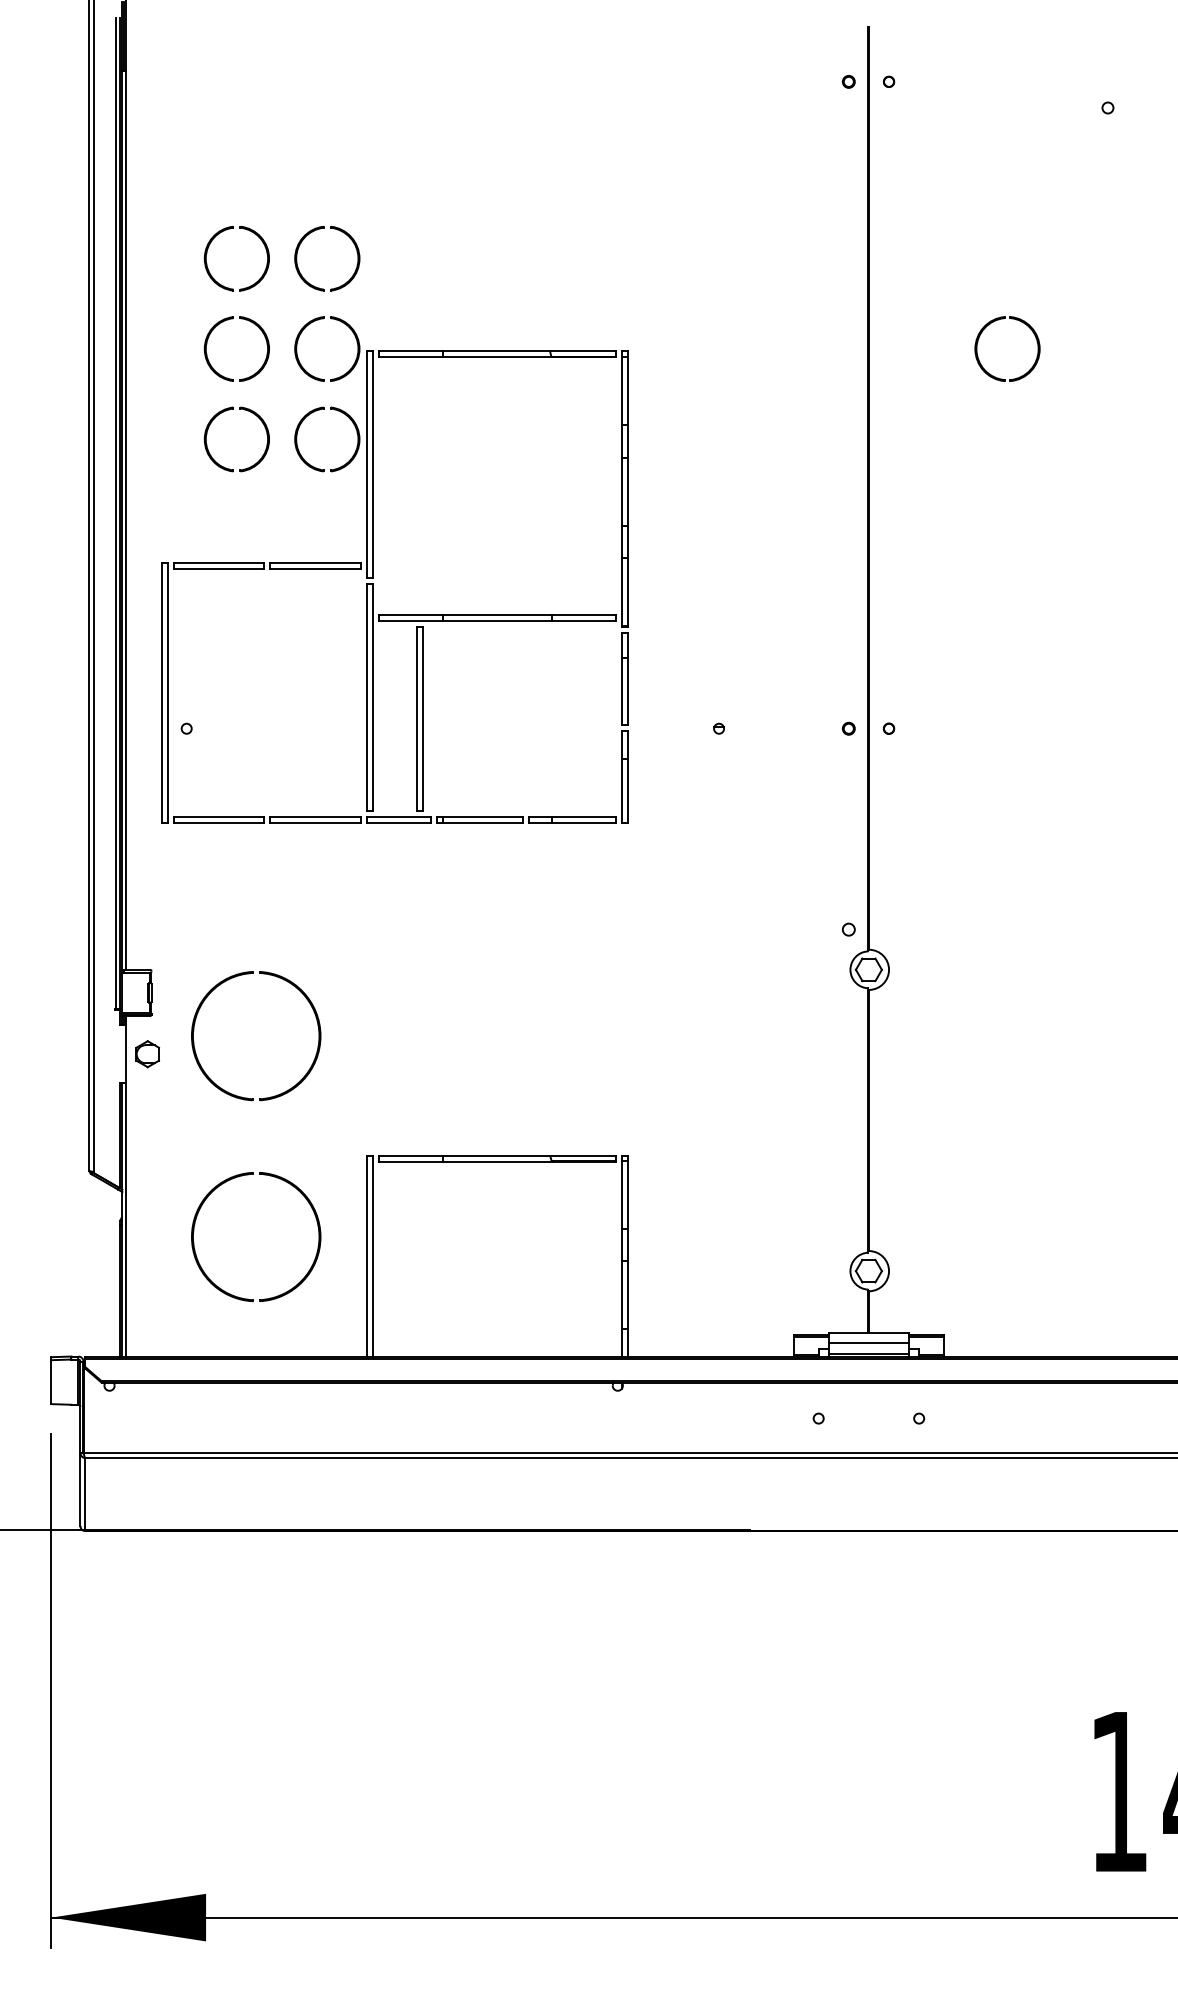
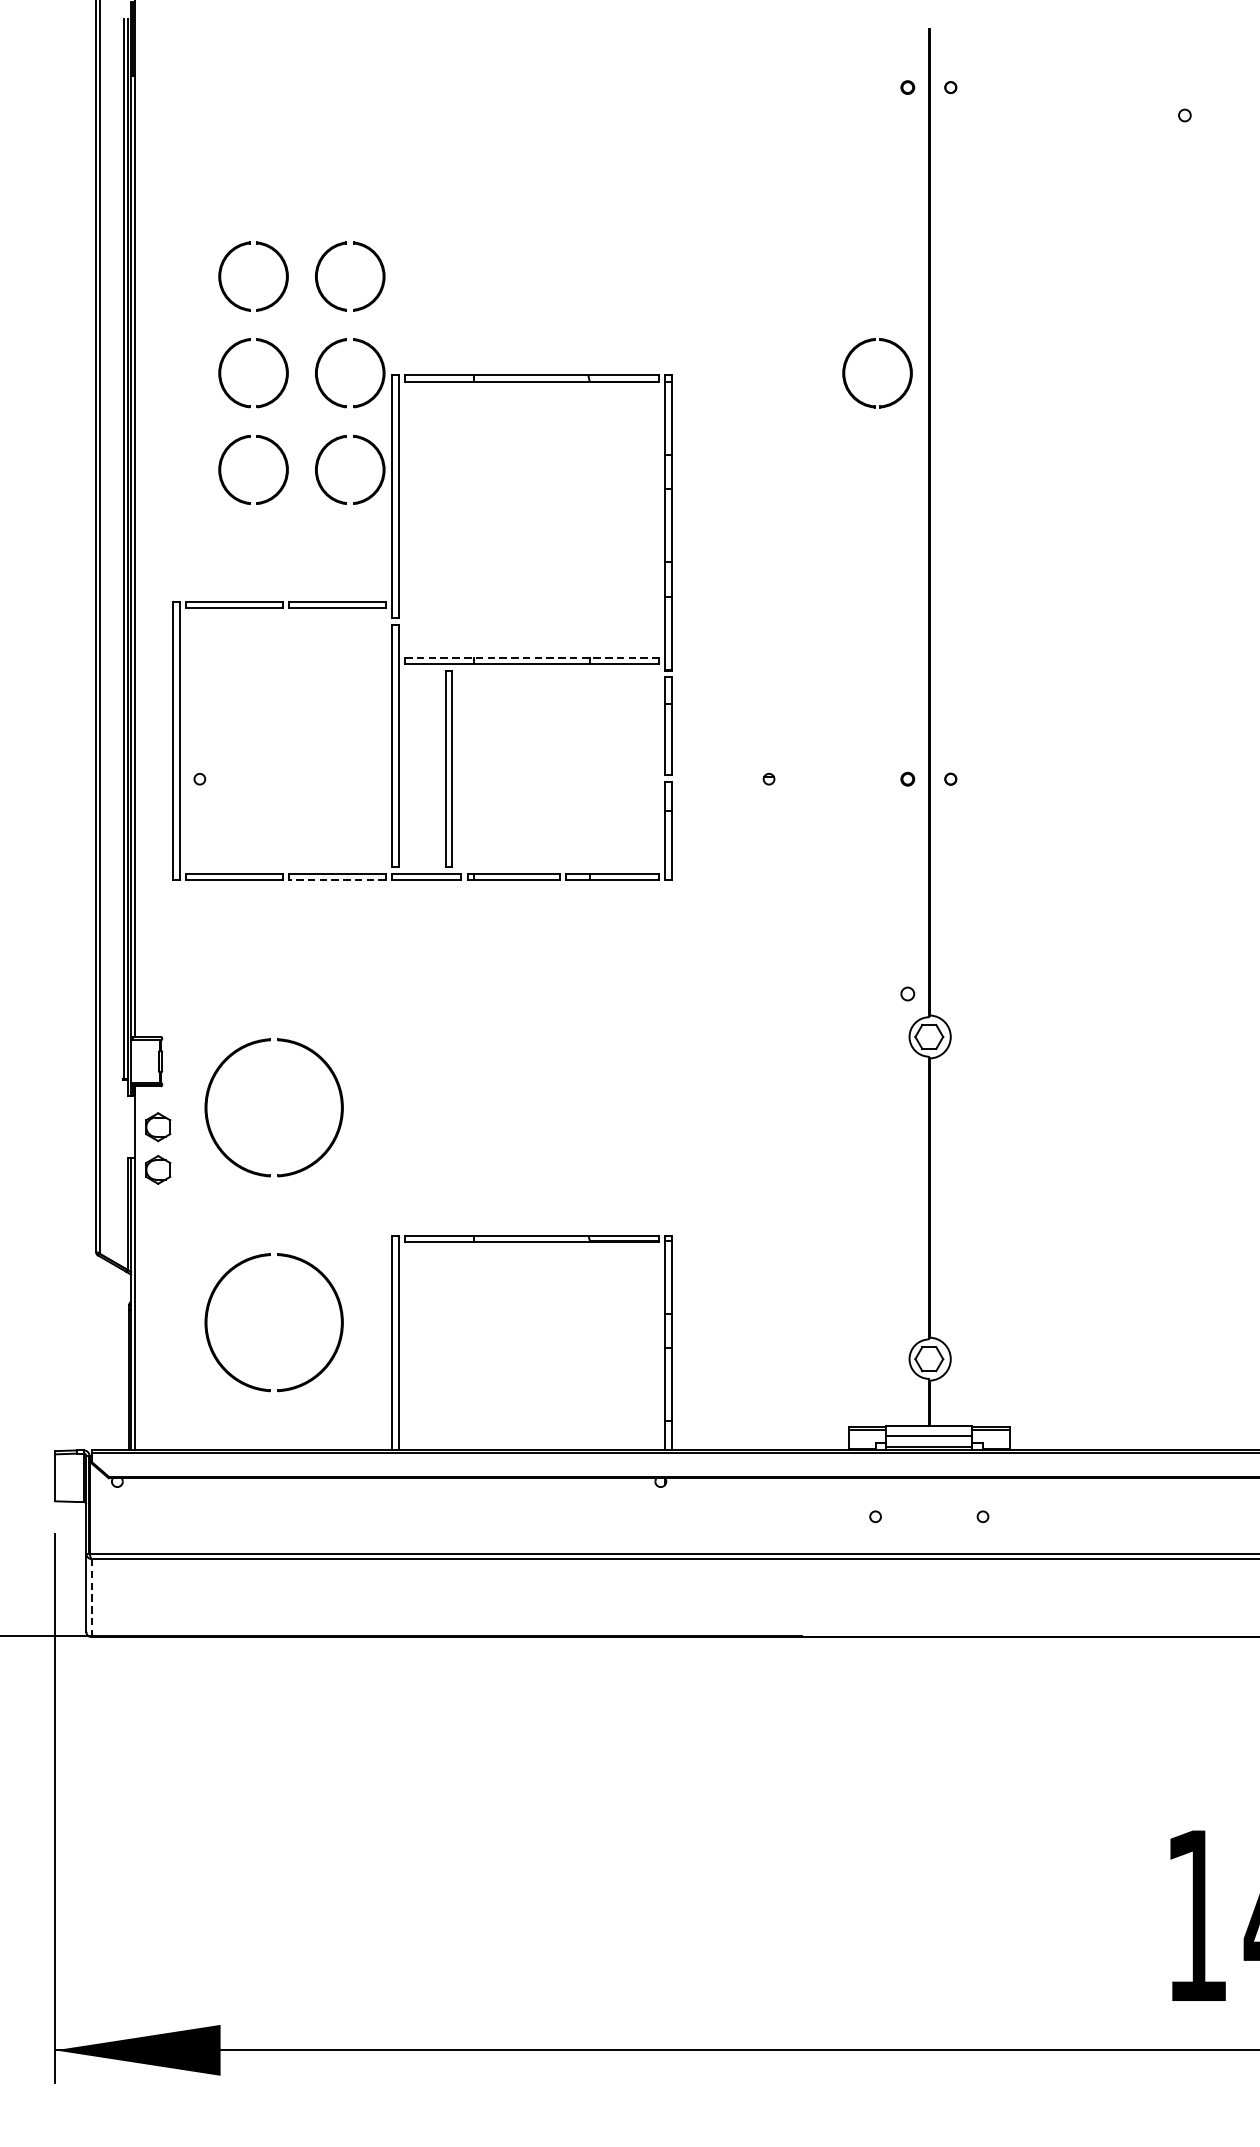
part: (1003, 319) -> (873, 341), moved
line: (497, 615) -> (532, 658), solid -> dashed
line: (314, 823) -> (336, 880), solid -> dashed
part: (147, 1094) -> (157, 1170), added
line: (85, 1494) -> (91, 1597), solid -> dashed

